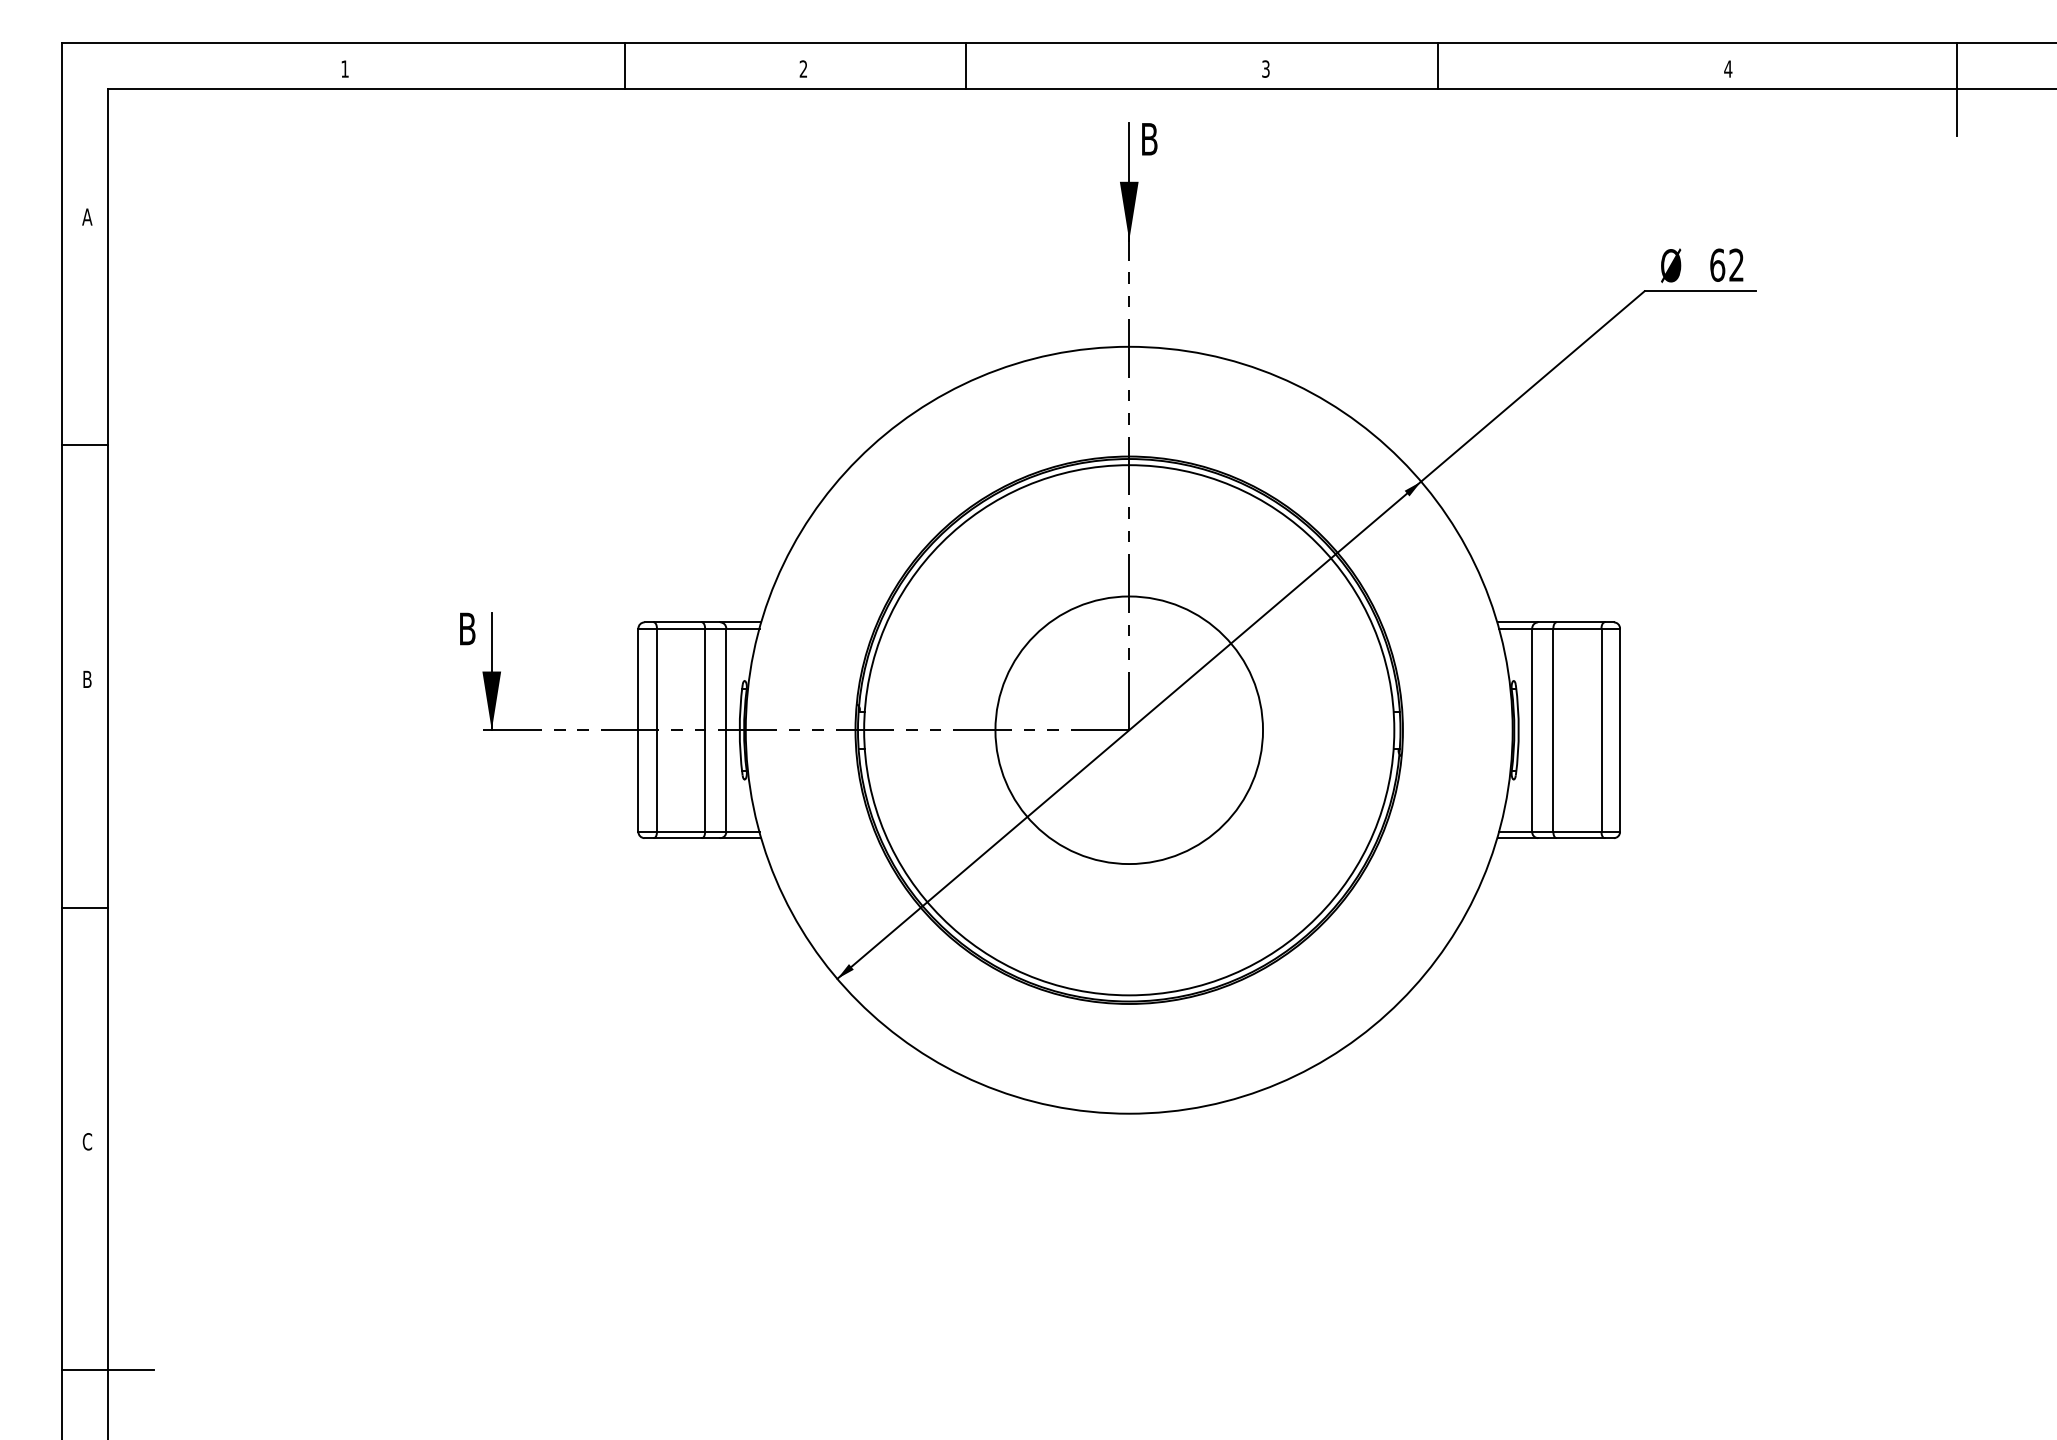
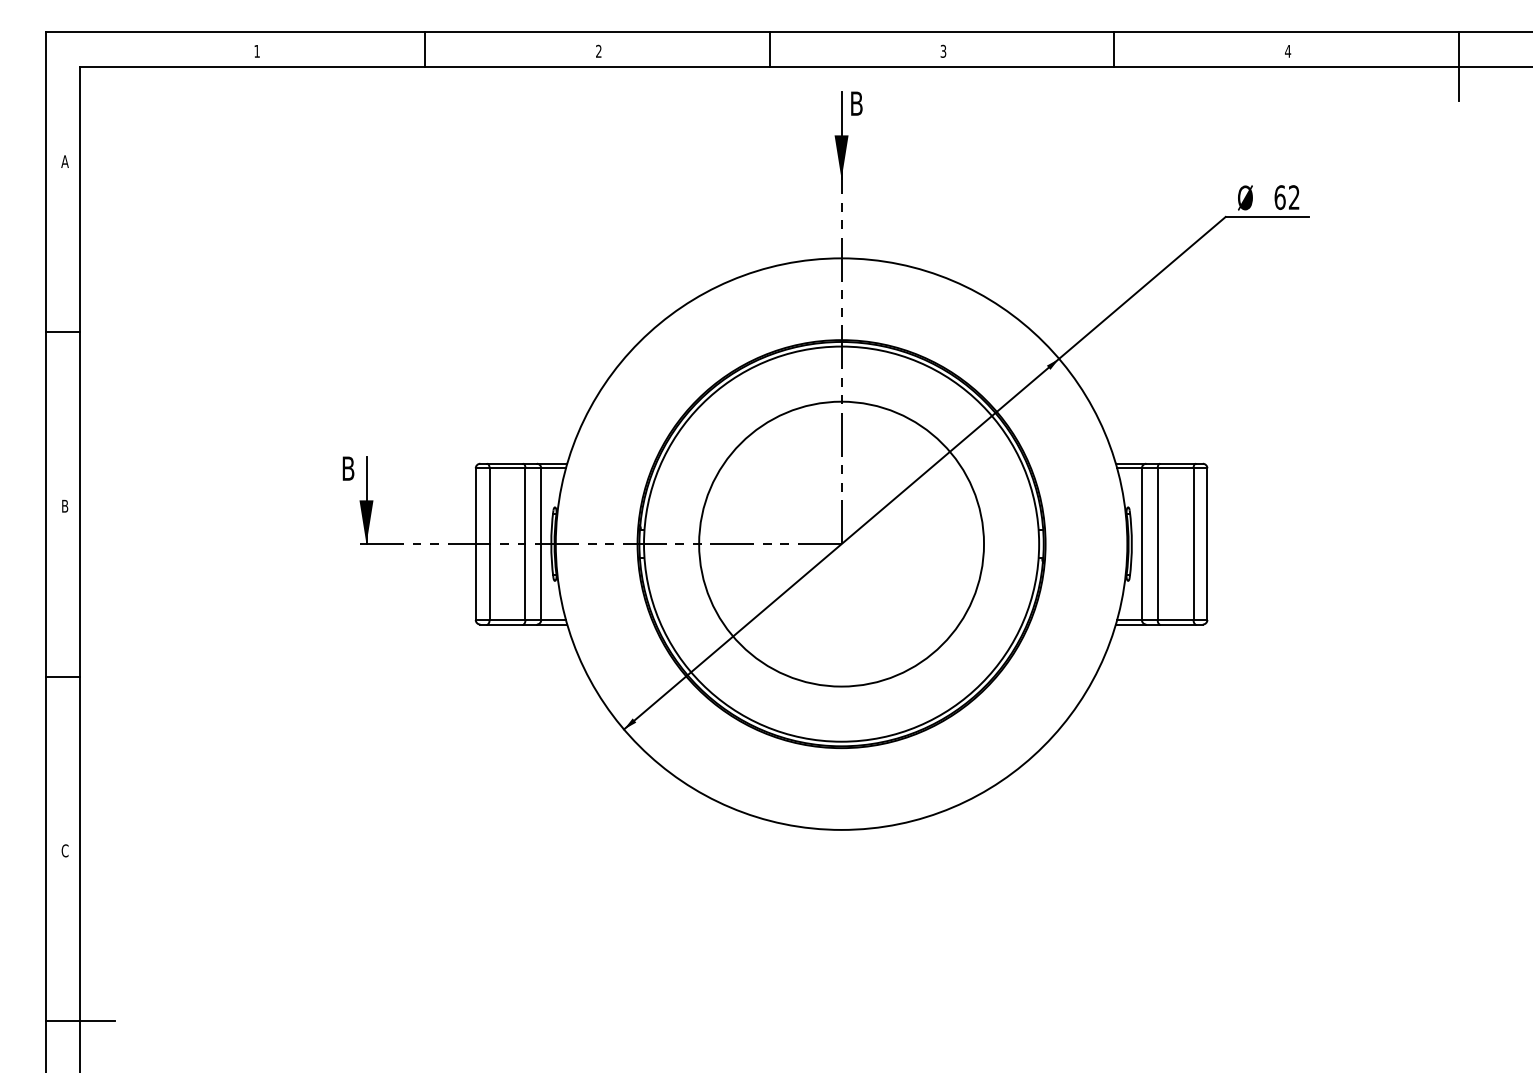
line: (625, 66) -> (425, 49), moved
line: (965, 66) -> (769, 49), moved
line: (1438, 66) -> (1114, 49), moved
circle: (1129, 730) -> (841, 544), size x1.43

